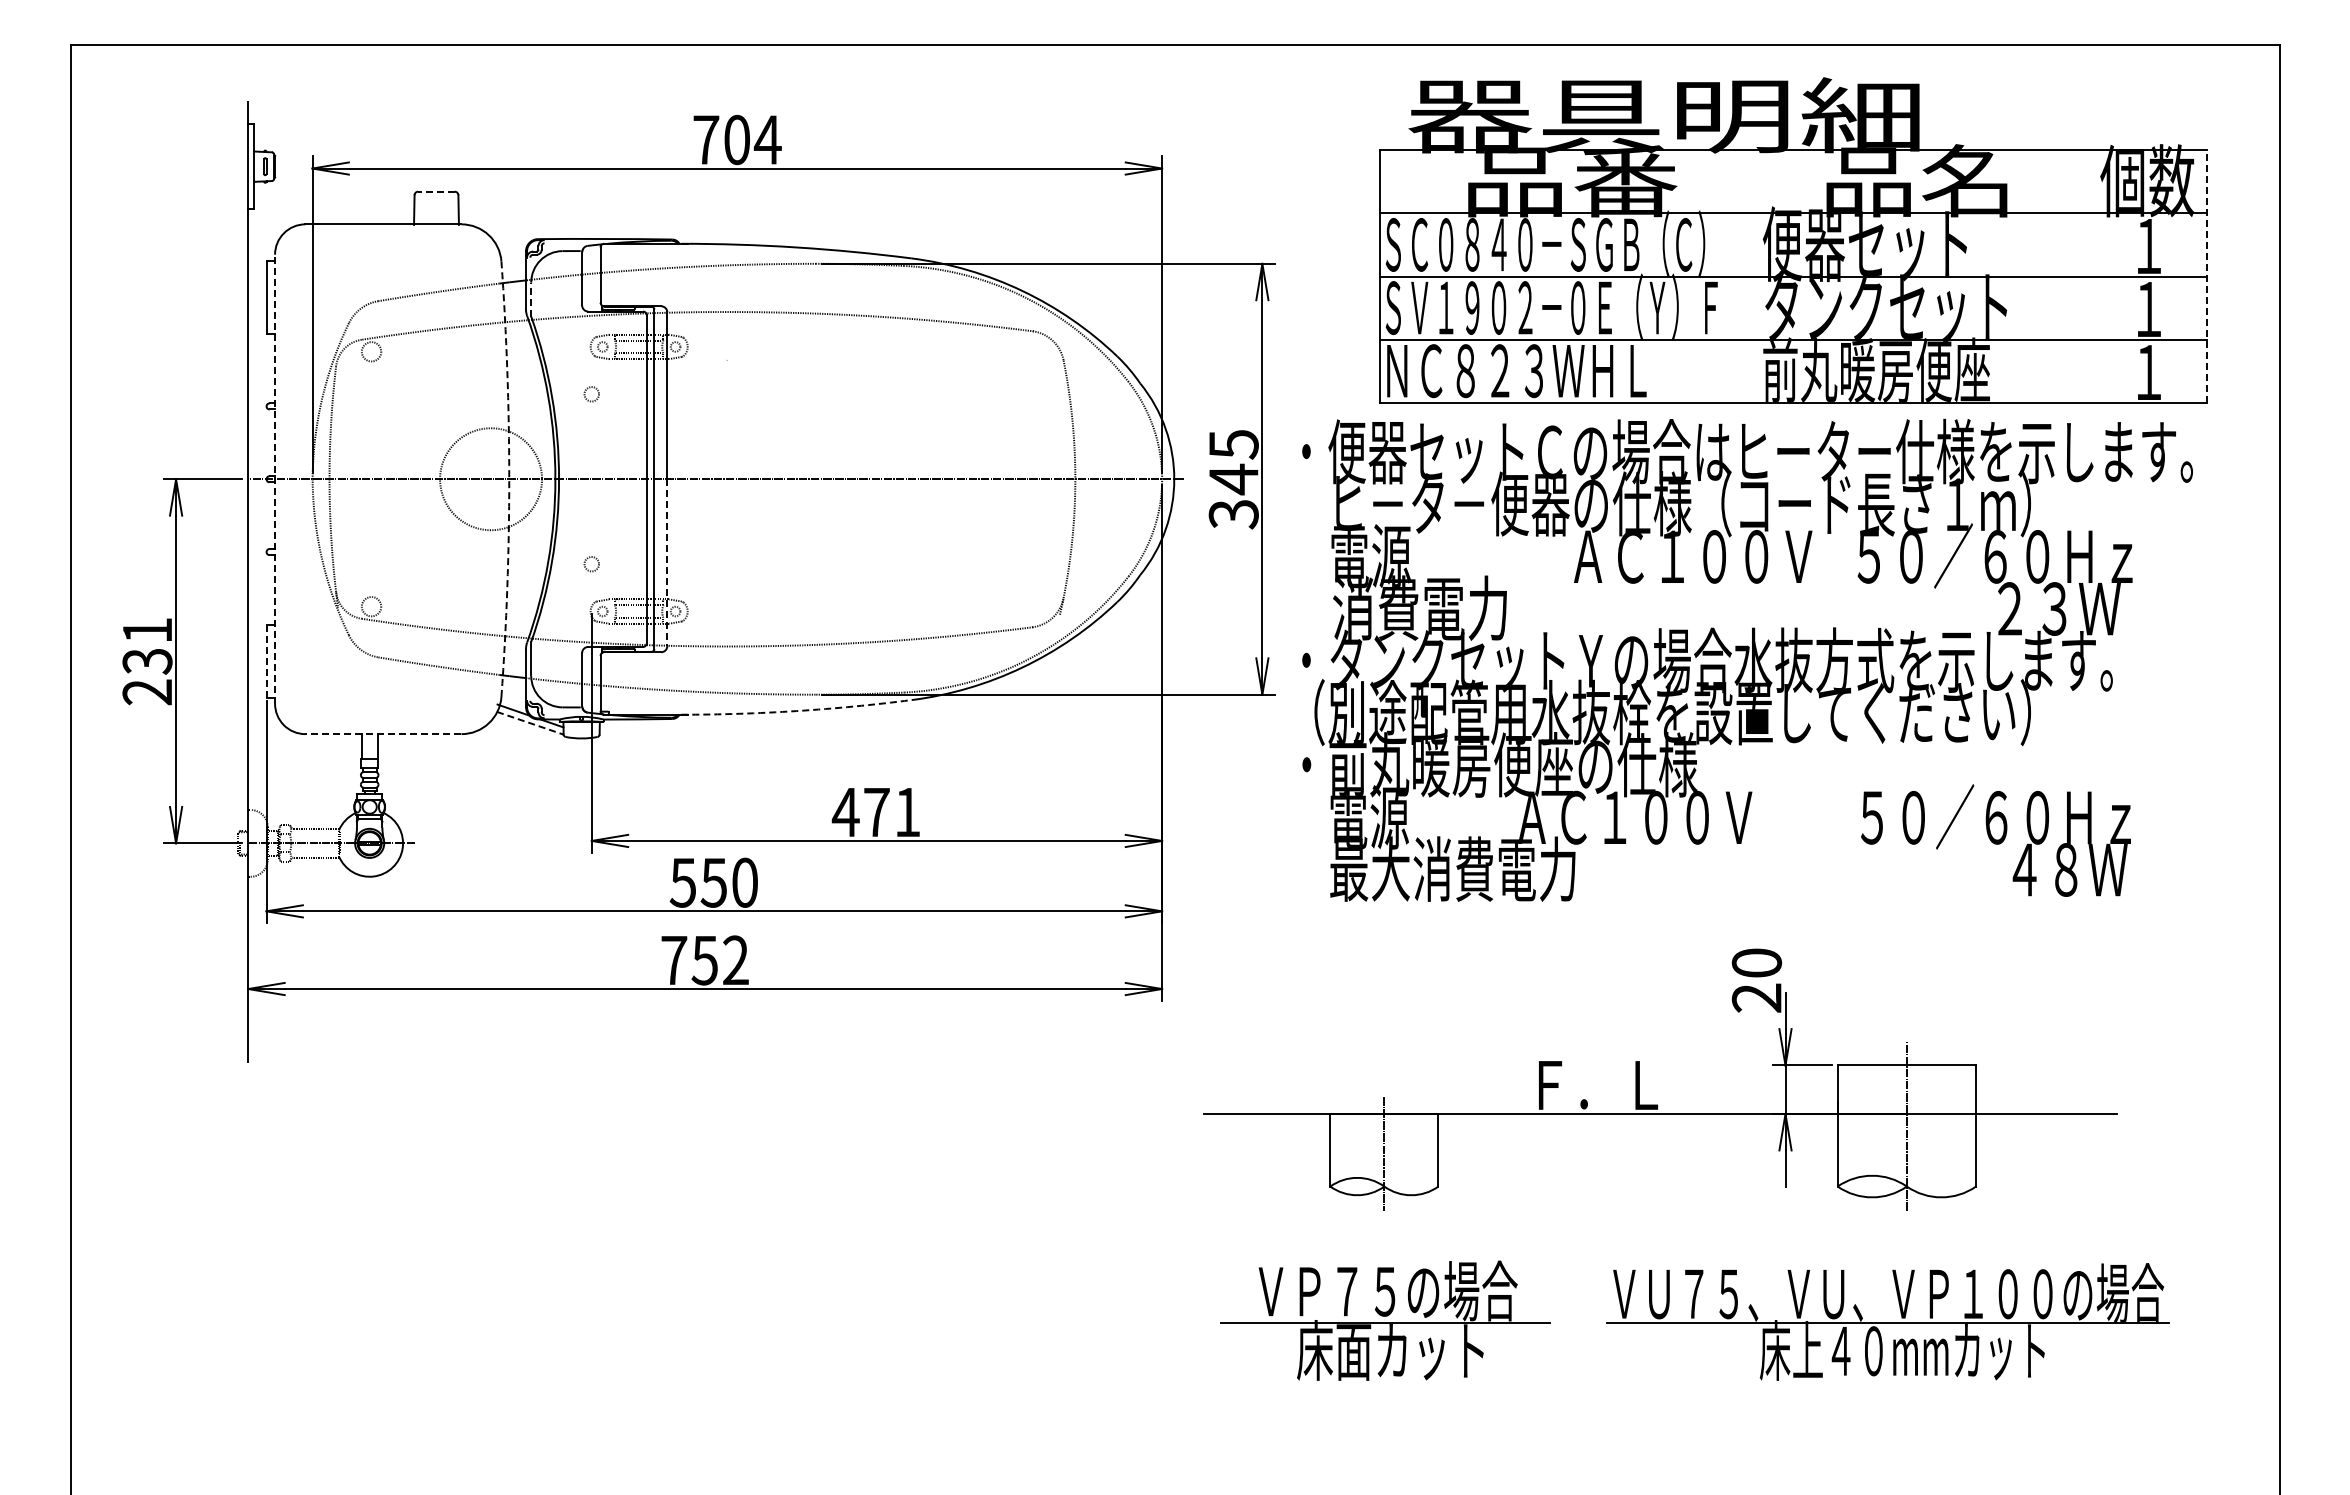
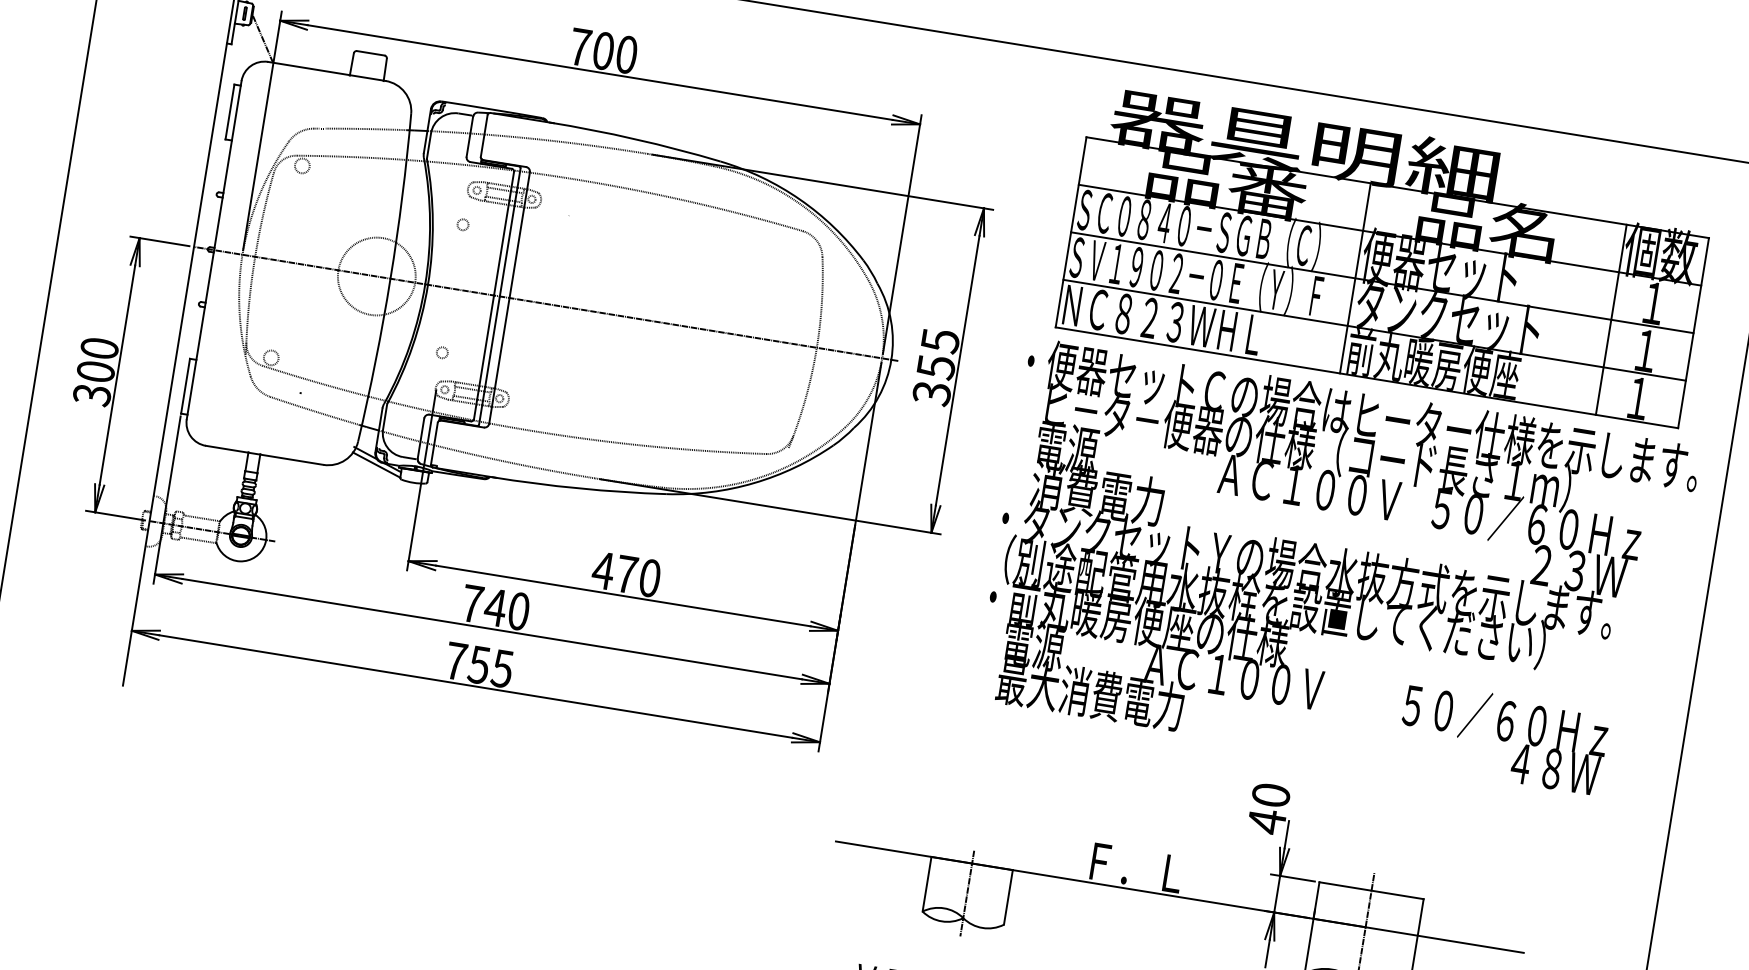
text: (767, 139) -> (626, 54), 704 -> 700
line: (436, 191) -> (370, 53), dashed -> solid
line: (293, 195) -> (262, 38), added
line: (1757, 276) -> (1355, 278), added
line: (2097, 276) -> (1611, 319), added
line: (2206, 276) -> (1693, 333), dashed -> solid
line: (531, 299) -> (429, 146), dashed -> solid
line: (275, 479) -> (214, 250), dashed -> solid
arc: (509, 479) -> (390, 278), dashed -> solid
text: (1233, 479) -> (935, 367), 345 -> 355
line: (667, 563) -> (499, 361), dashed -> solid
text: (1747, 659) -> (1337, 571), moved
line: (266, 660) -> (185, 385), dashed -> solid
text: (147, 661) -> (95, 371), 231 -> 300
arc: (796, 711) -> (578, 488), dashed -> solid
line: (530, 723) -> (376, 465), dashed -> solid
line: (382, 734) -> (263, 455), dashed -> solid
text: (907, 812) -> (649, 578), 471 -> 470
text: (698, 882) -> (483, 605), 550 -> 740
text: (735, 960) -> (502, 668), 752 -> 755
text: (1756, 998) -> (1266, 821), 20 -> 40

